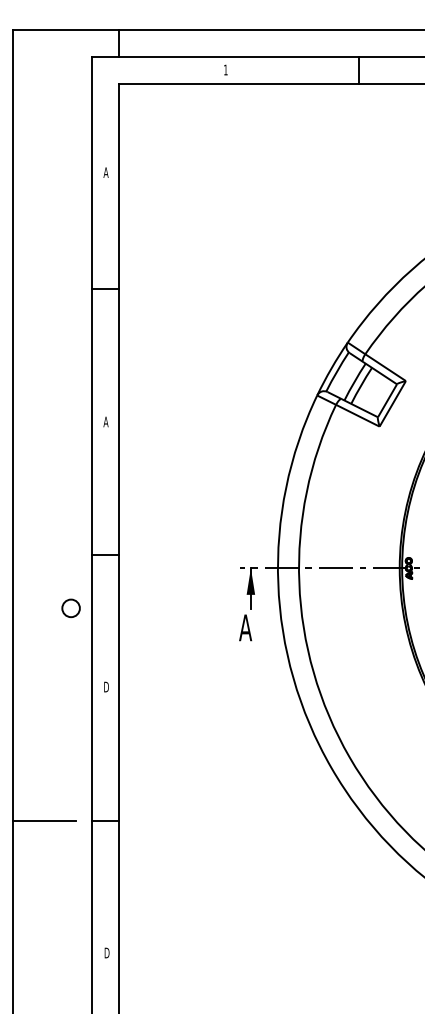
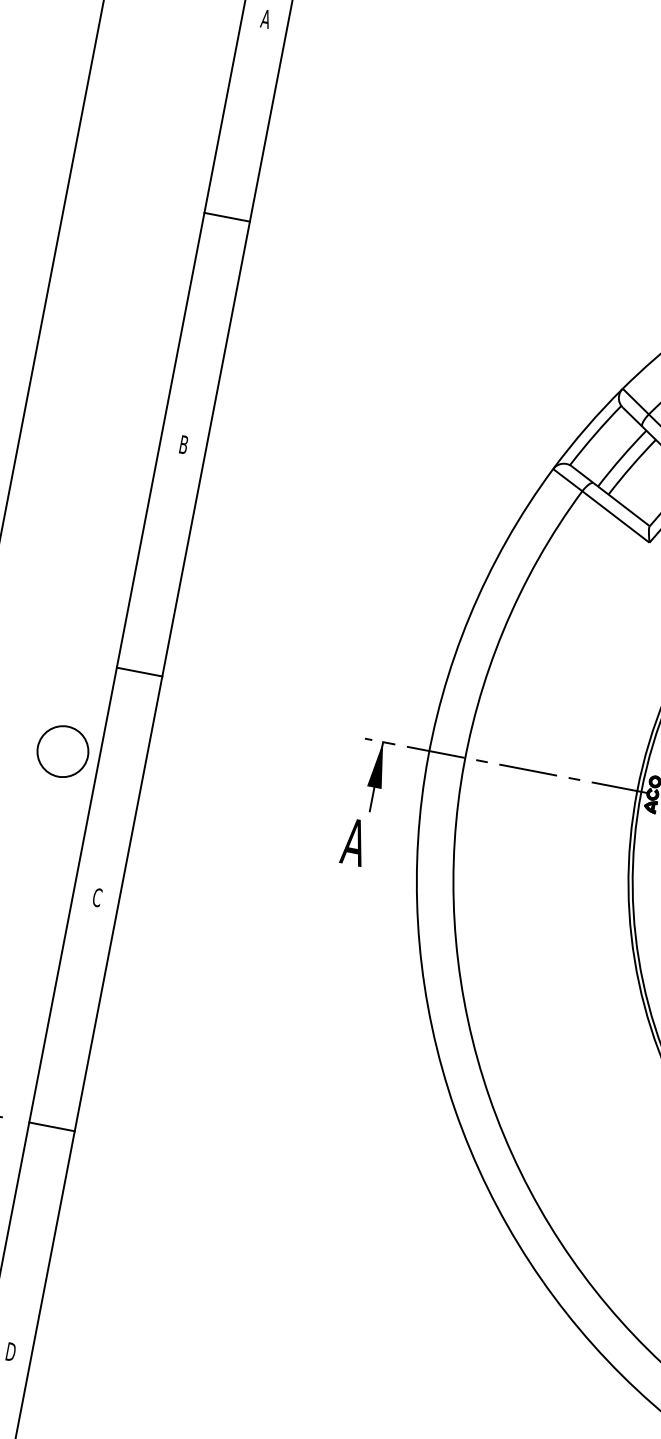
text: (105, 421) -> (183, 443), A -> B
circle: (70, 608) -> (61, 751), size x1.67
text: (106, 686) -> (97, 896), D -> C

